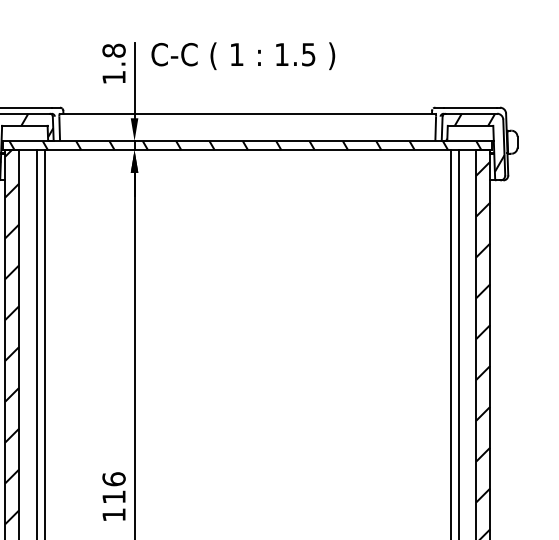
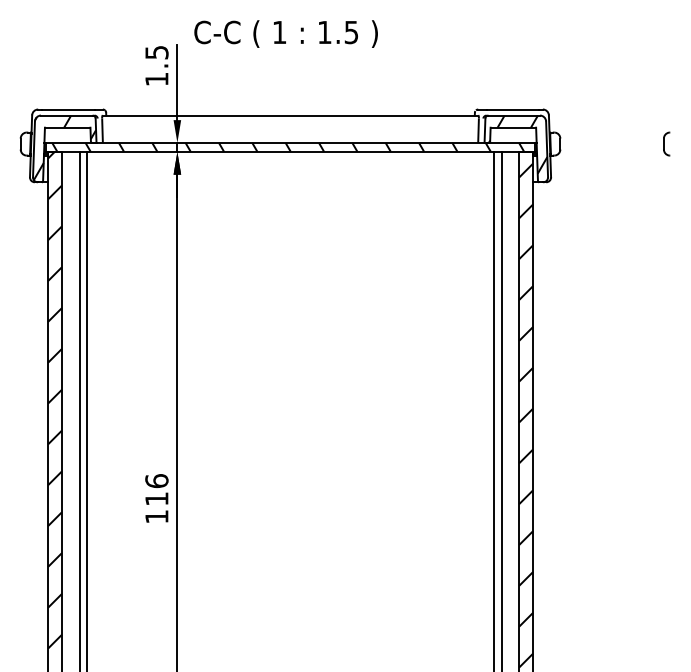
text: (113, 50) -> (156, 52), 1.8 -> 1.5
text: (242, 55) -> (285, 33), moved

